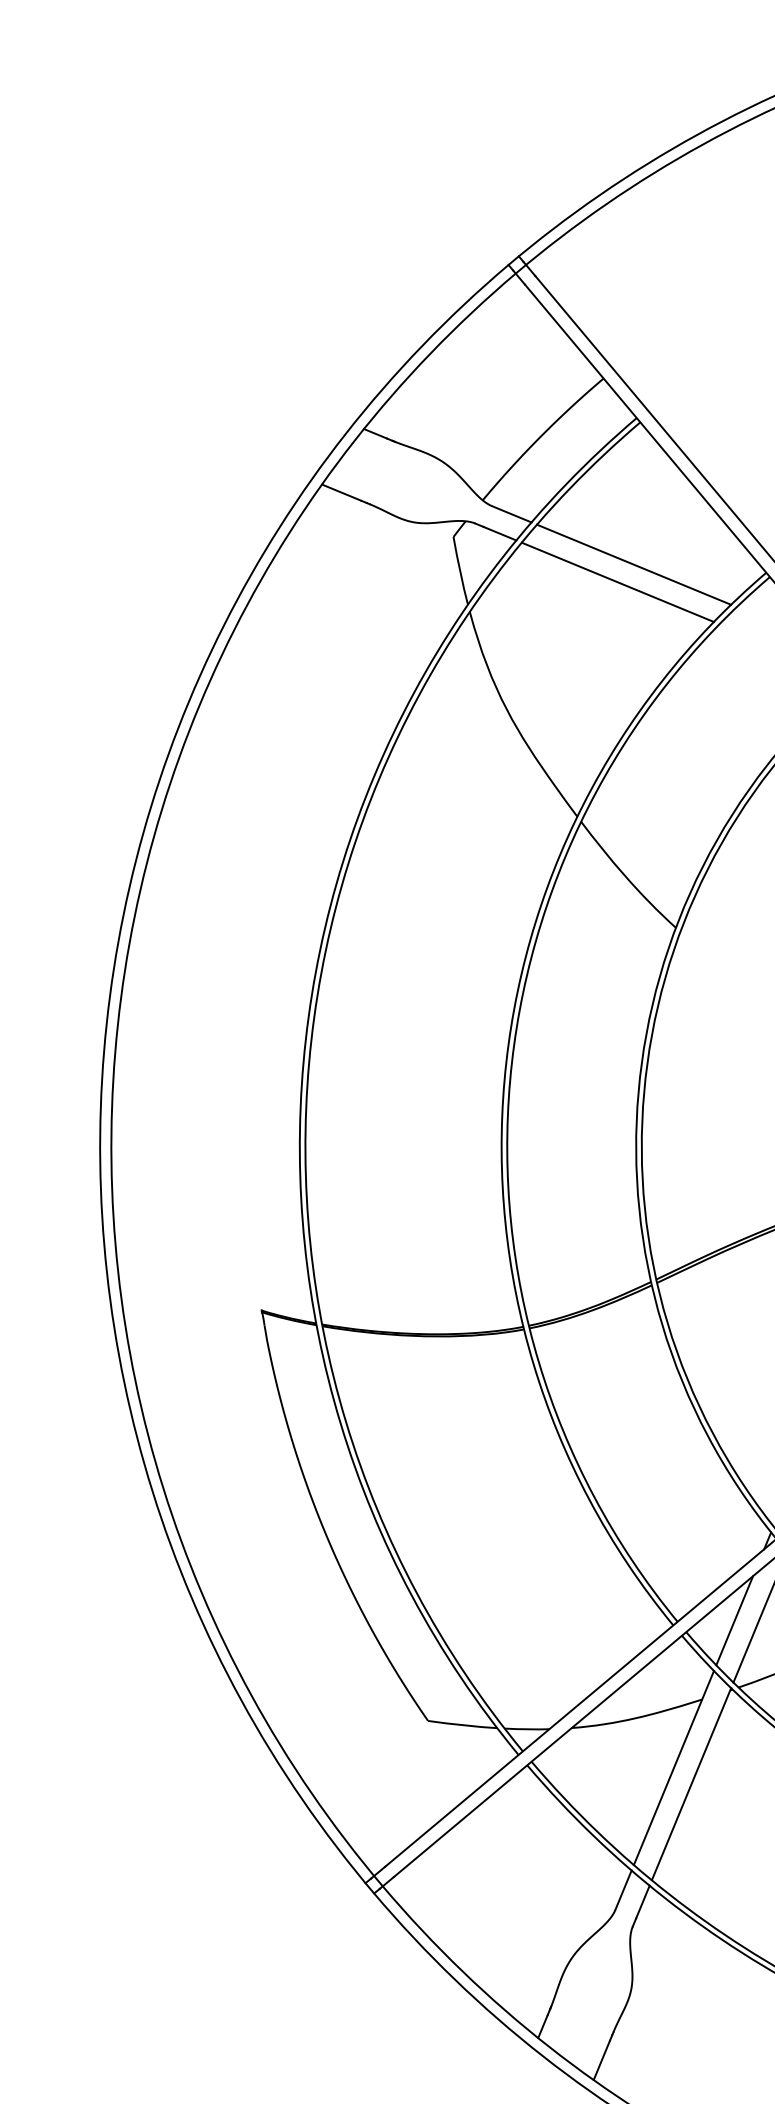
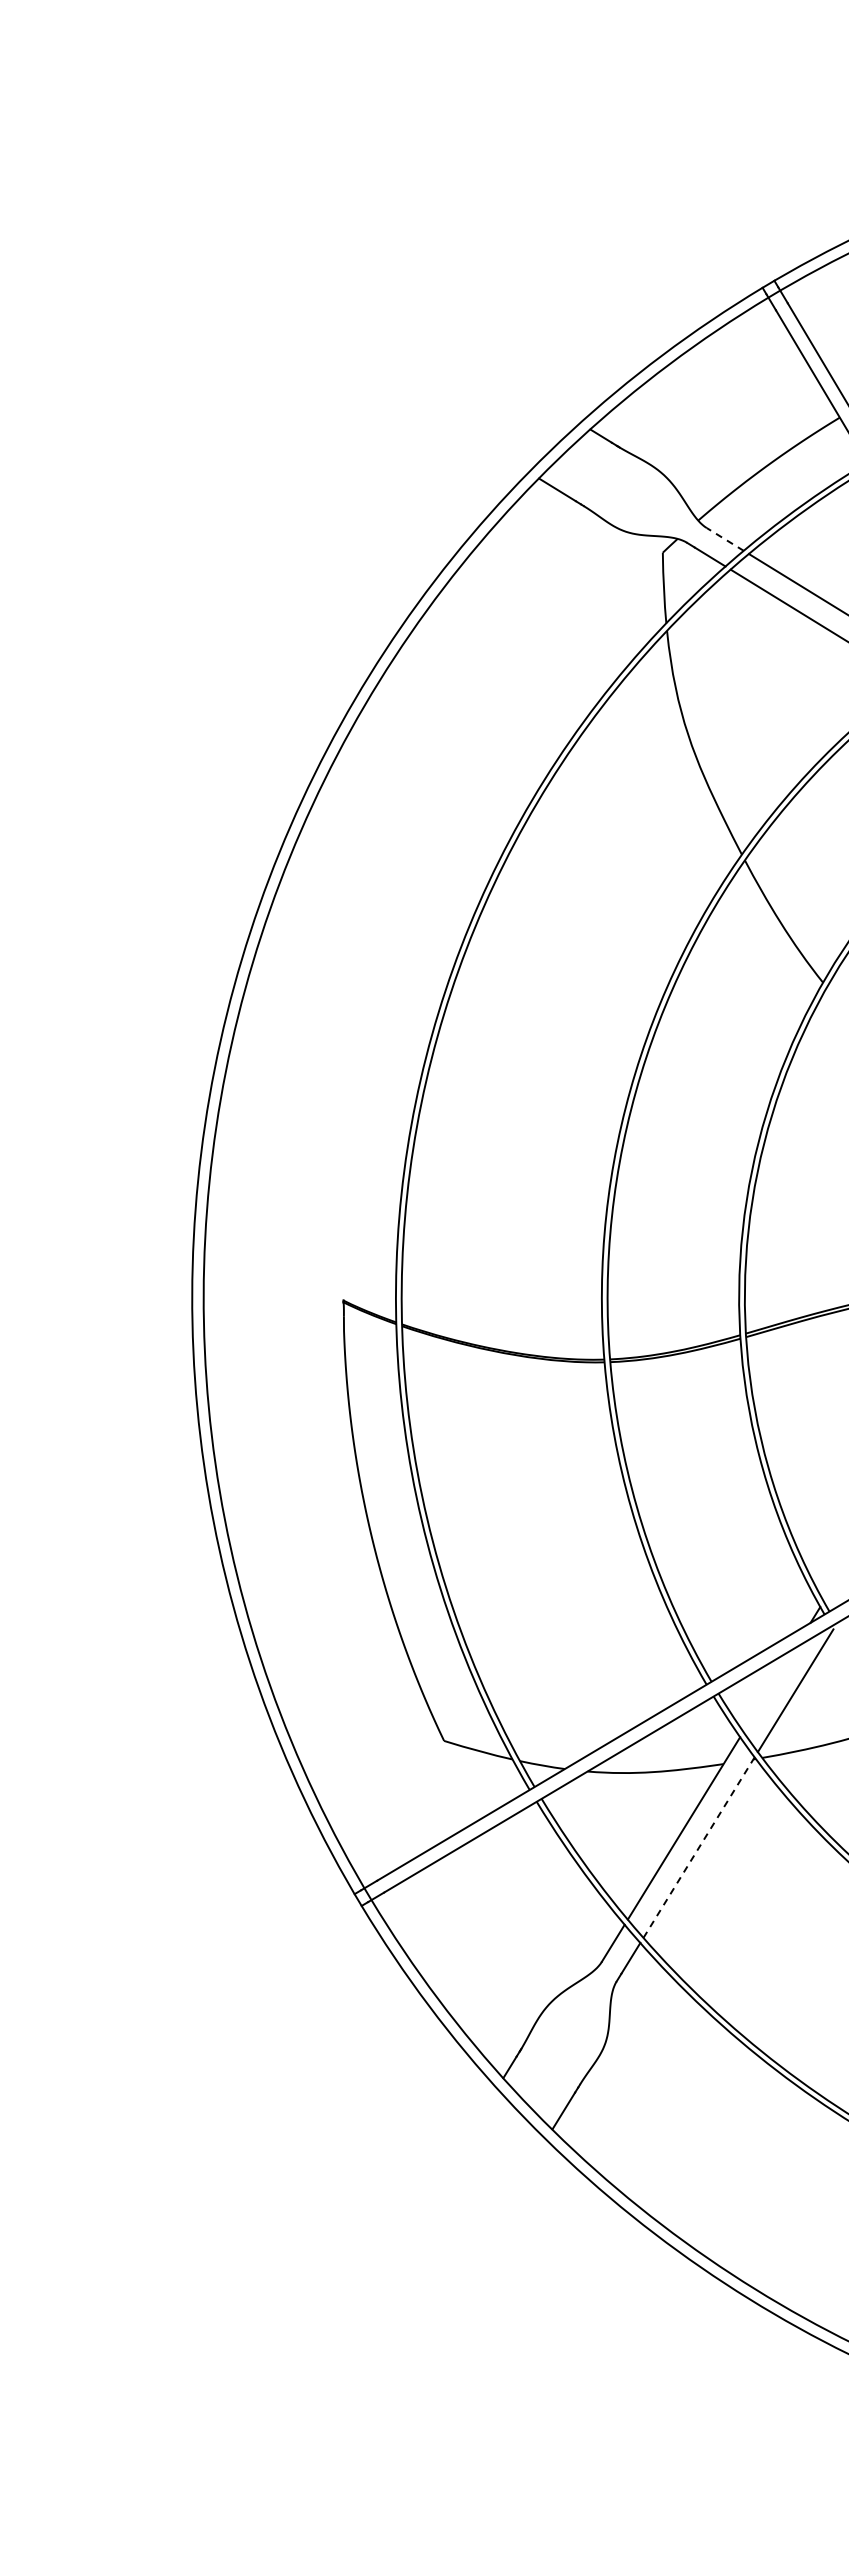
line: (512, 514) -> (725, 539), solid -> dashed
line: (734, 1620) -> (769, 1689), removed
line: (691, 1784) -> (699, 1847), solid -> dashed

